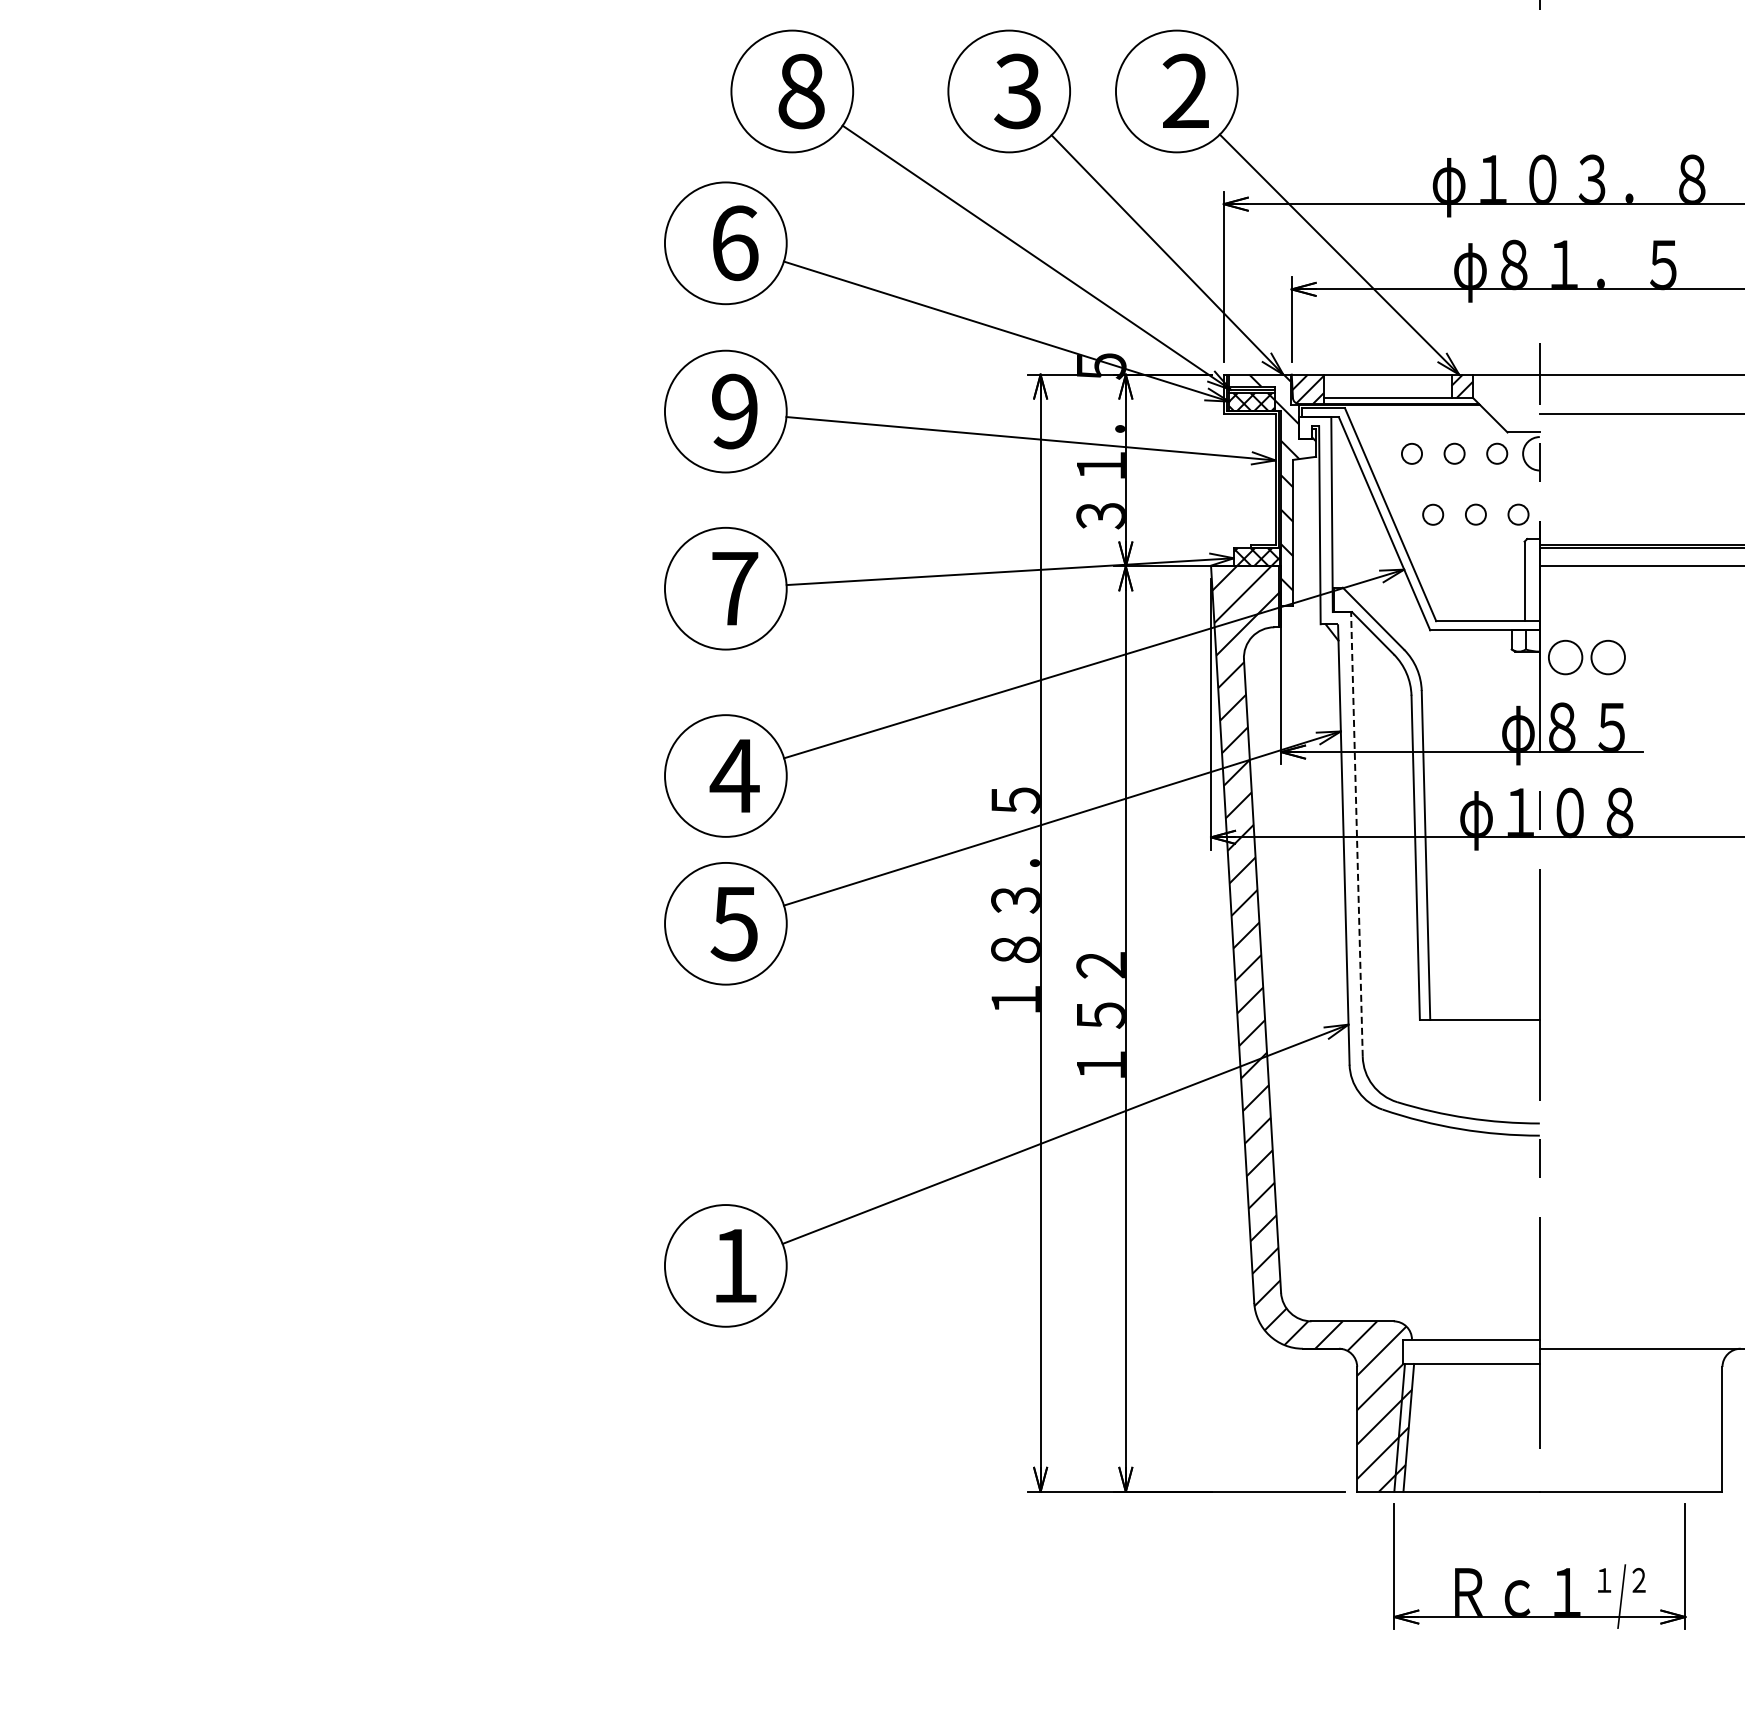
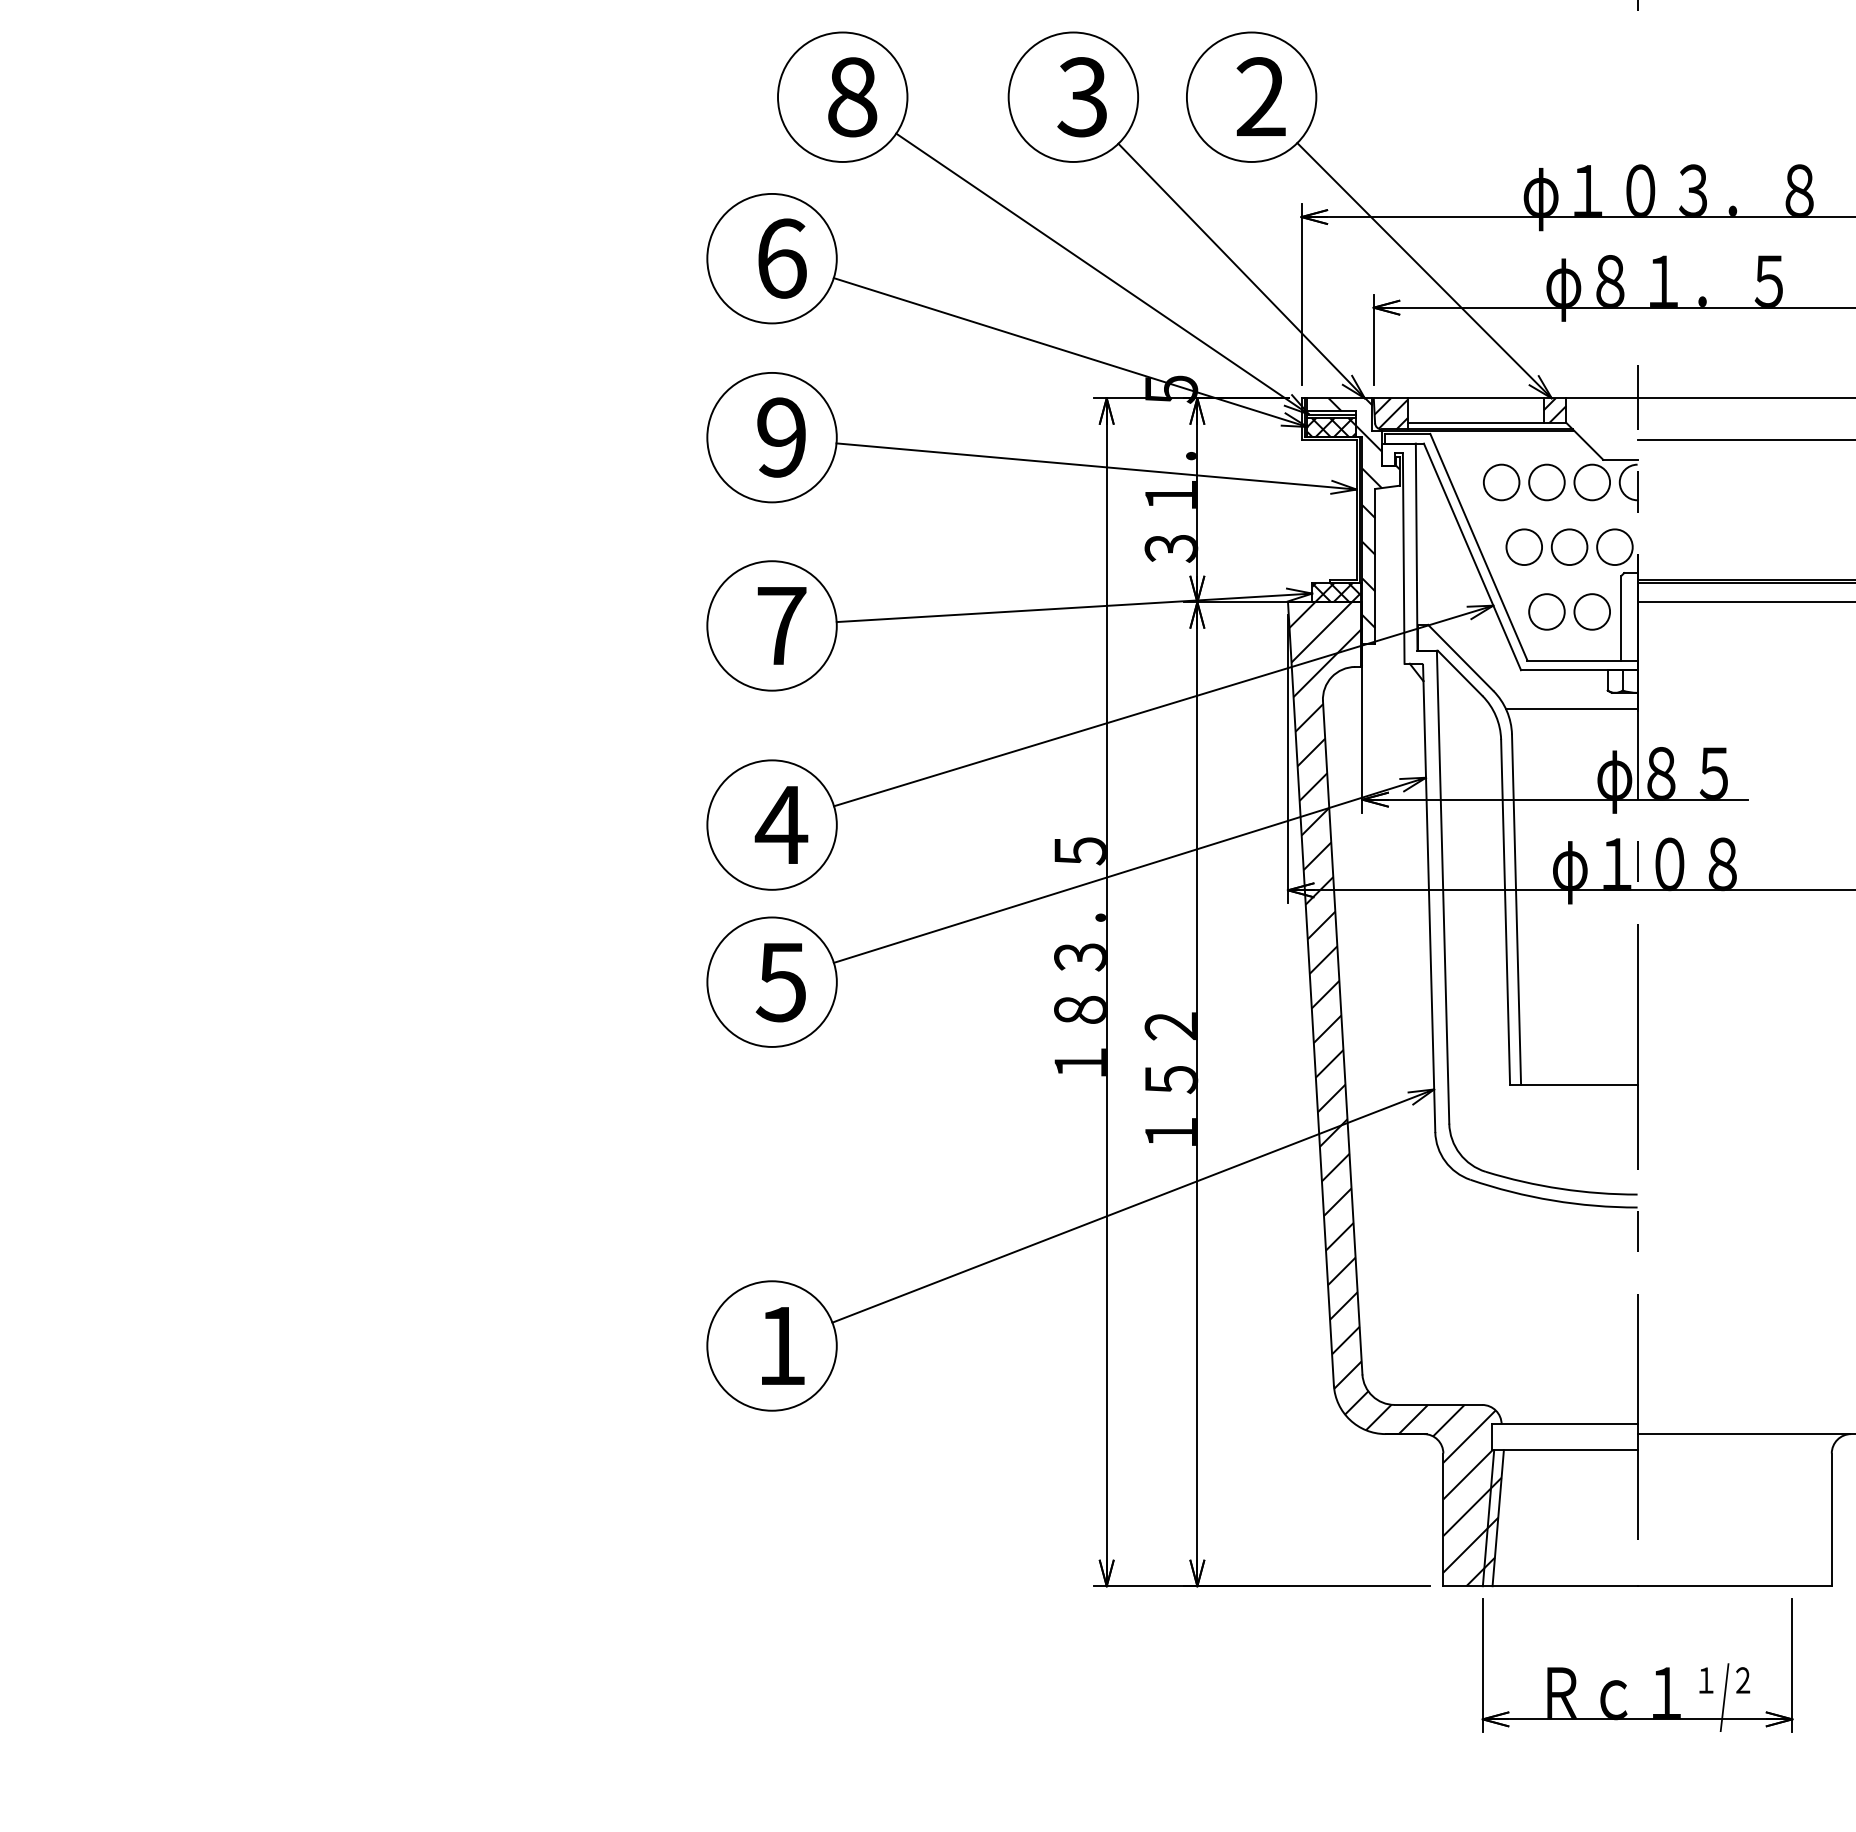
circle: (1411, 453) -> (1501, 482), size x1.67
circle: (1454, 453) -> (1546, 482), size x1.67
circle: (1496, 453) -> (1591, 482), size x1.67
circle: (1432, 514) -> (1523, 547), size x1.67
circle: (1475, 514) -> (1569, 547), size x1.67
circle: (1518, 514) -> (1614, 547), size x1.67
part: (1586, 657) -> (1569, 611), moved
line: (1477, 666) -> (1571, 708), added
line: (1356, 833) -> (1442, 886), dashed -> solid

